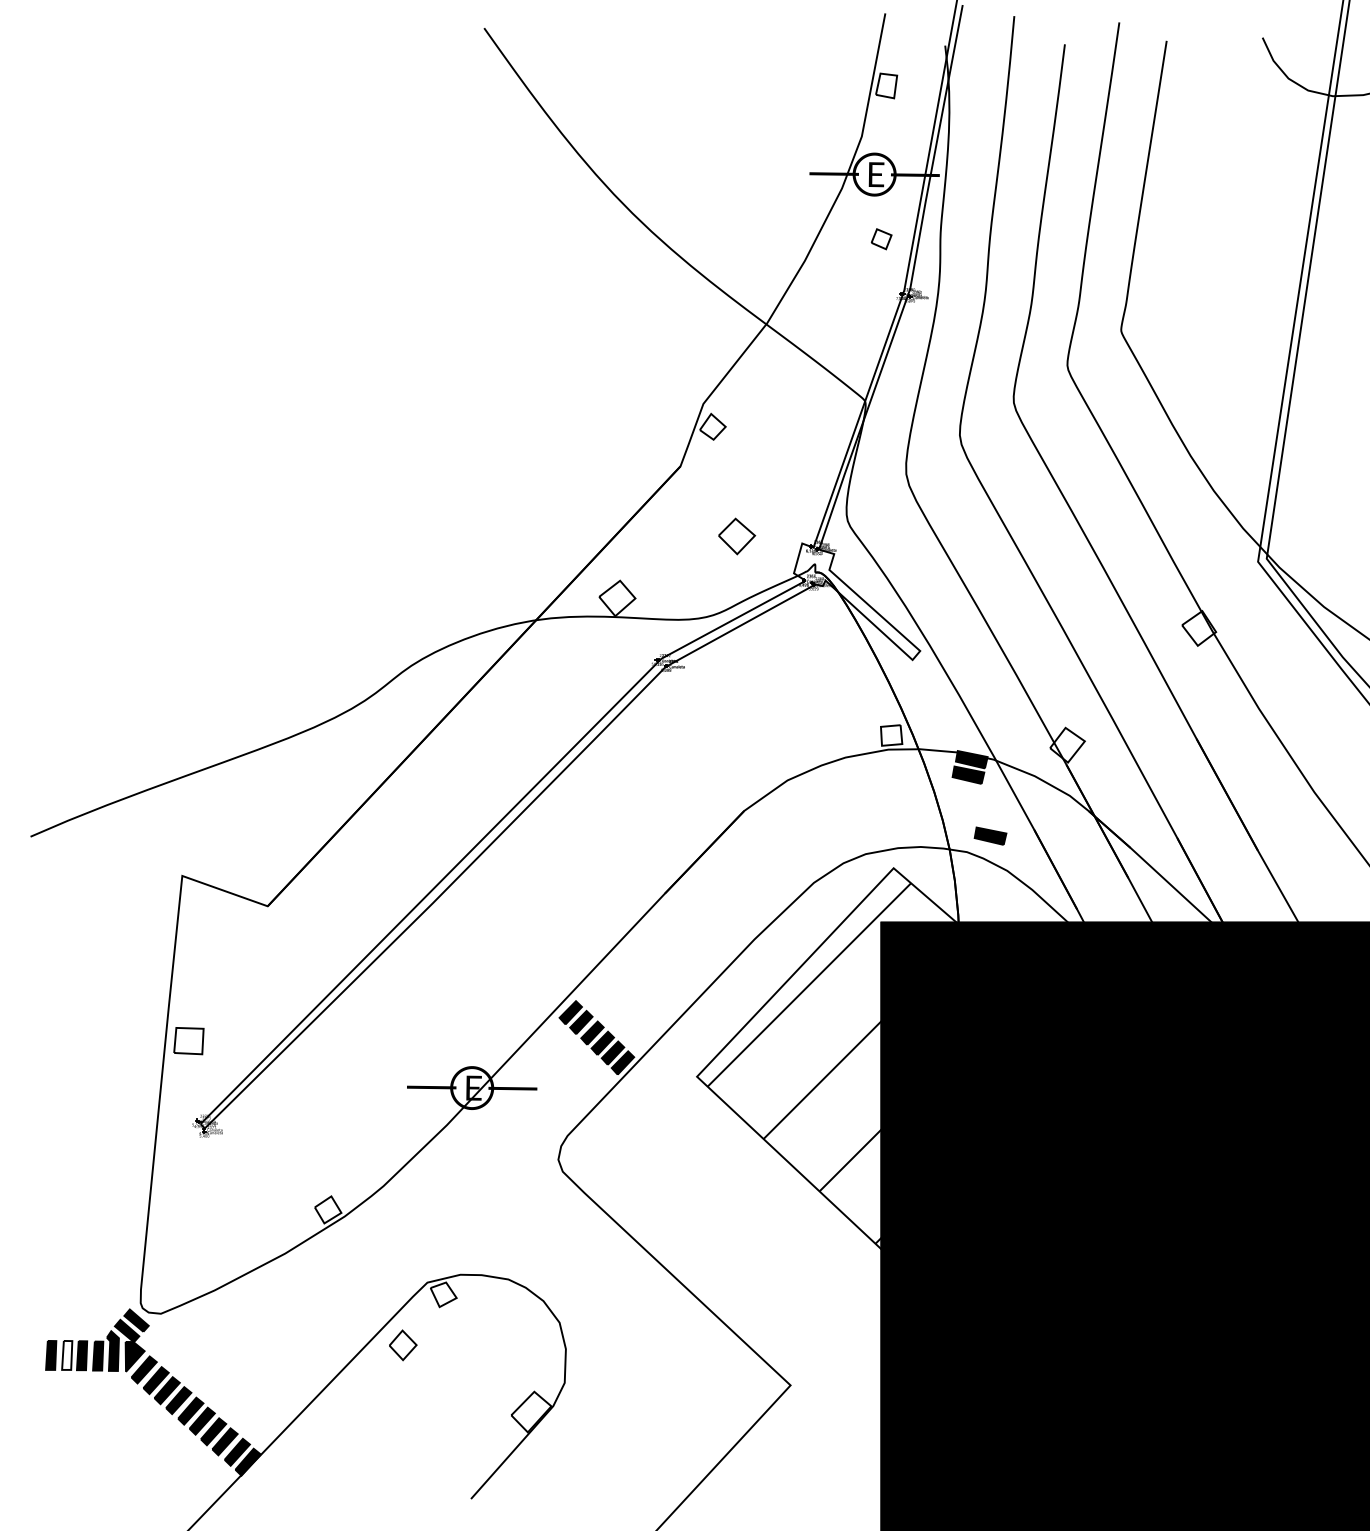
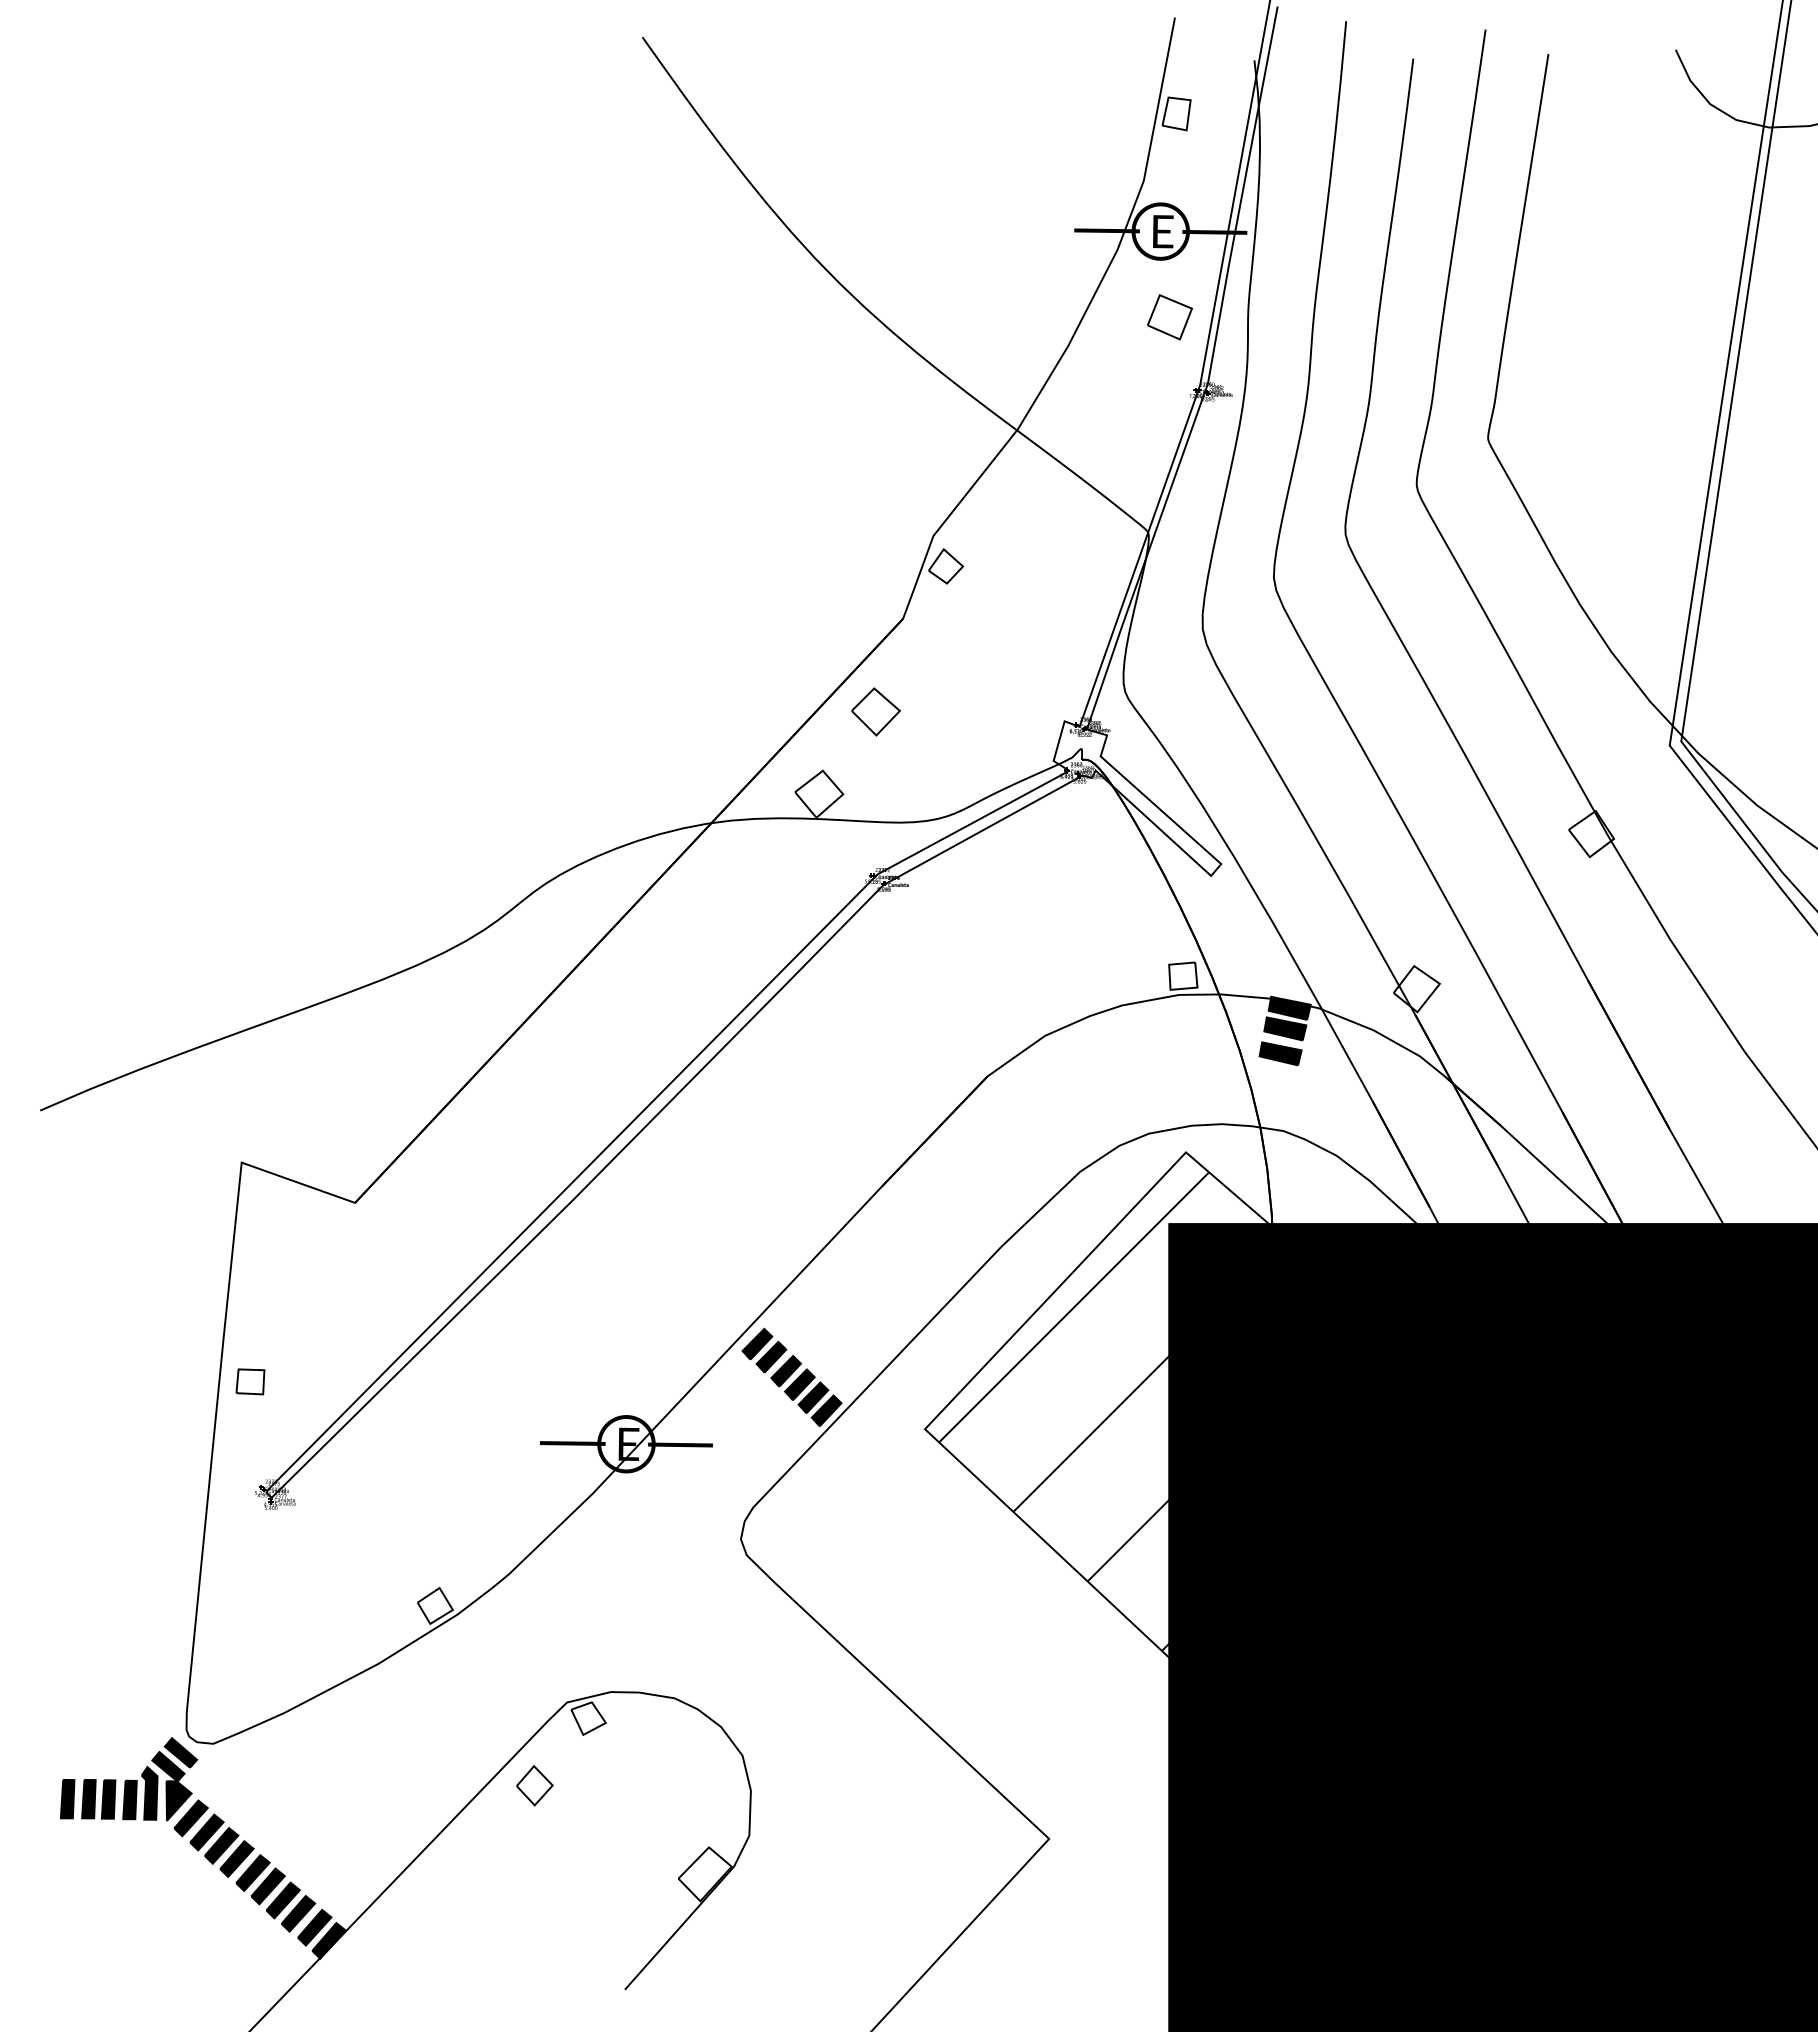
part: (881, 239) -> (1169, 317), size x1.67
part: (736, 536) -> (875, 711), moved
part: (990, 835) -> (1280, 1053), moved
part: (188, 1040) -> (250, 1381), size x0.71
fill: (66, 1354) -> (88, 1798), added

